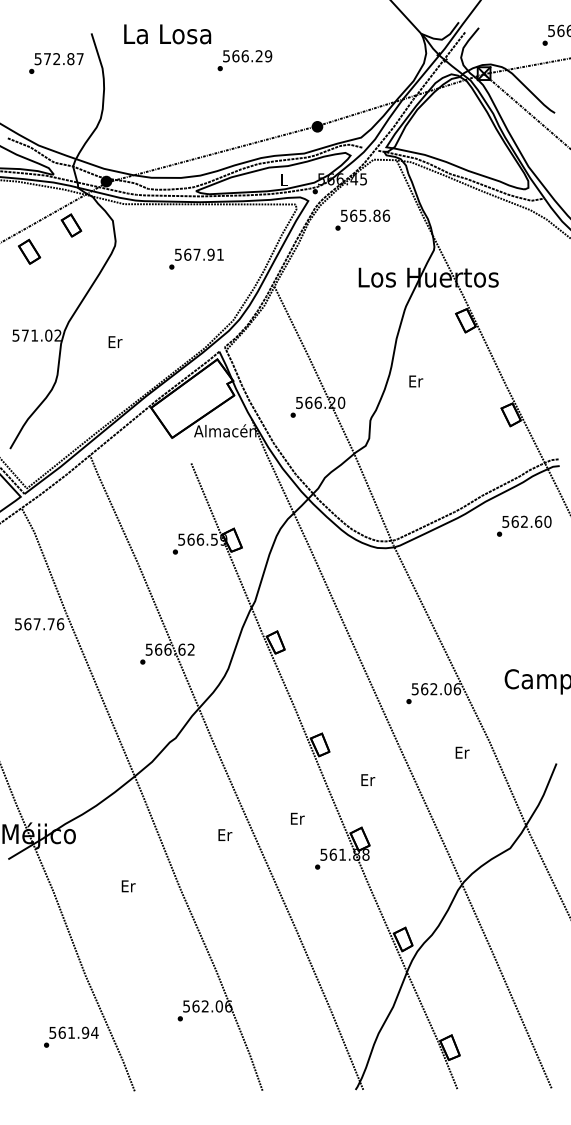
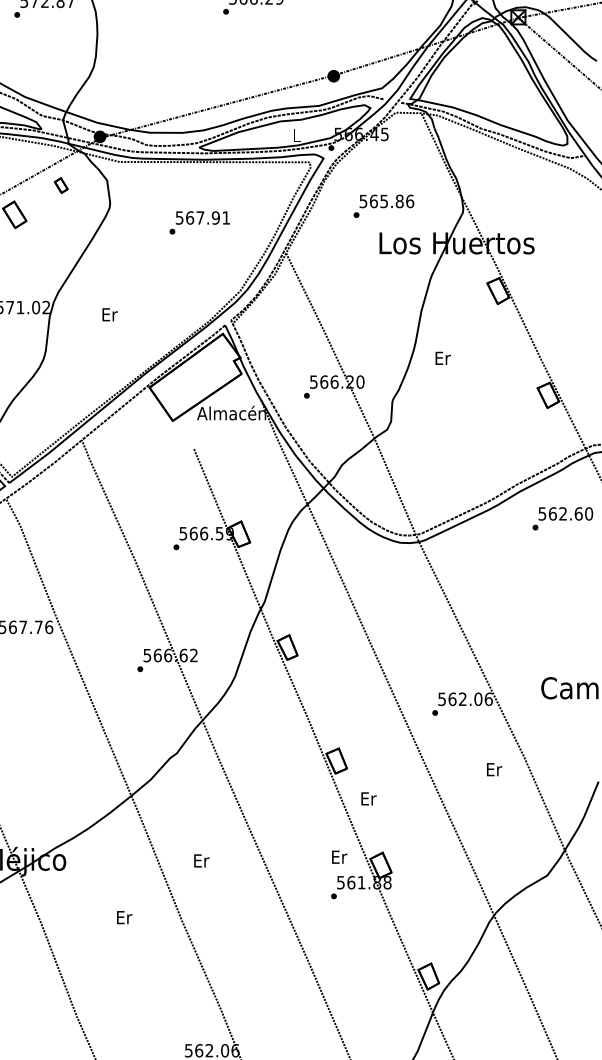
text: (362, 219) -> (383, 205), moved
part: (71, 225) -> (61, 185), size x0.6
text: (368, 779) -> (369, 798), moved
text: (297, 818) -> (339, 856), moved
text: (225, 834) -> (201, 860), moved

